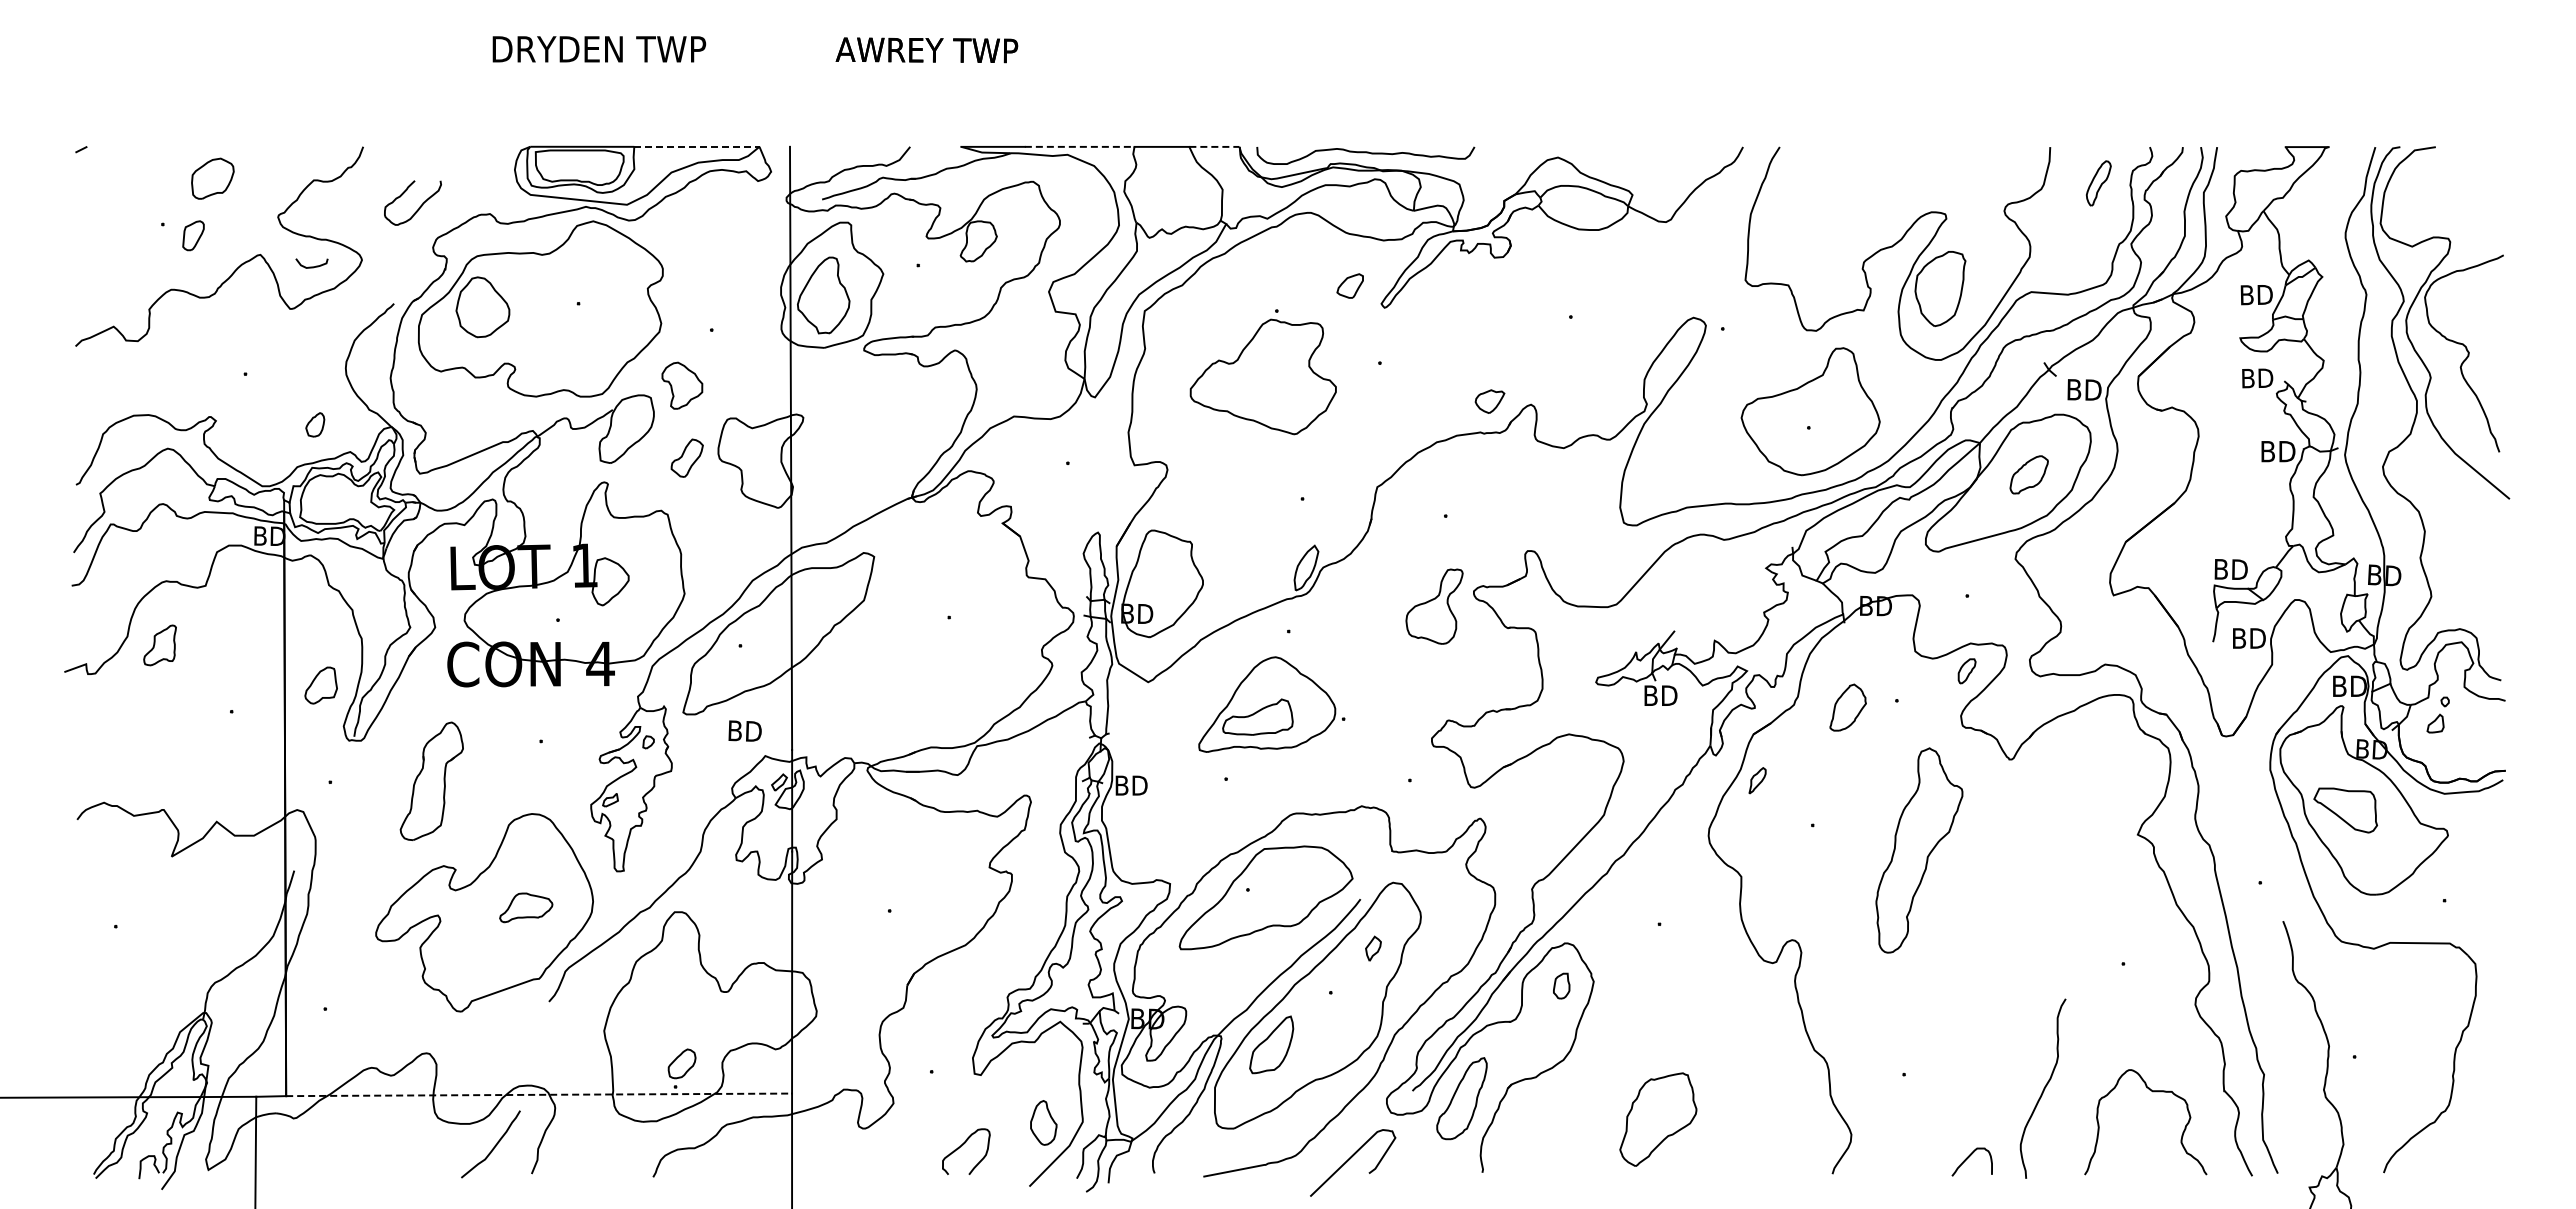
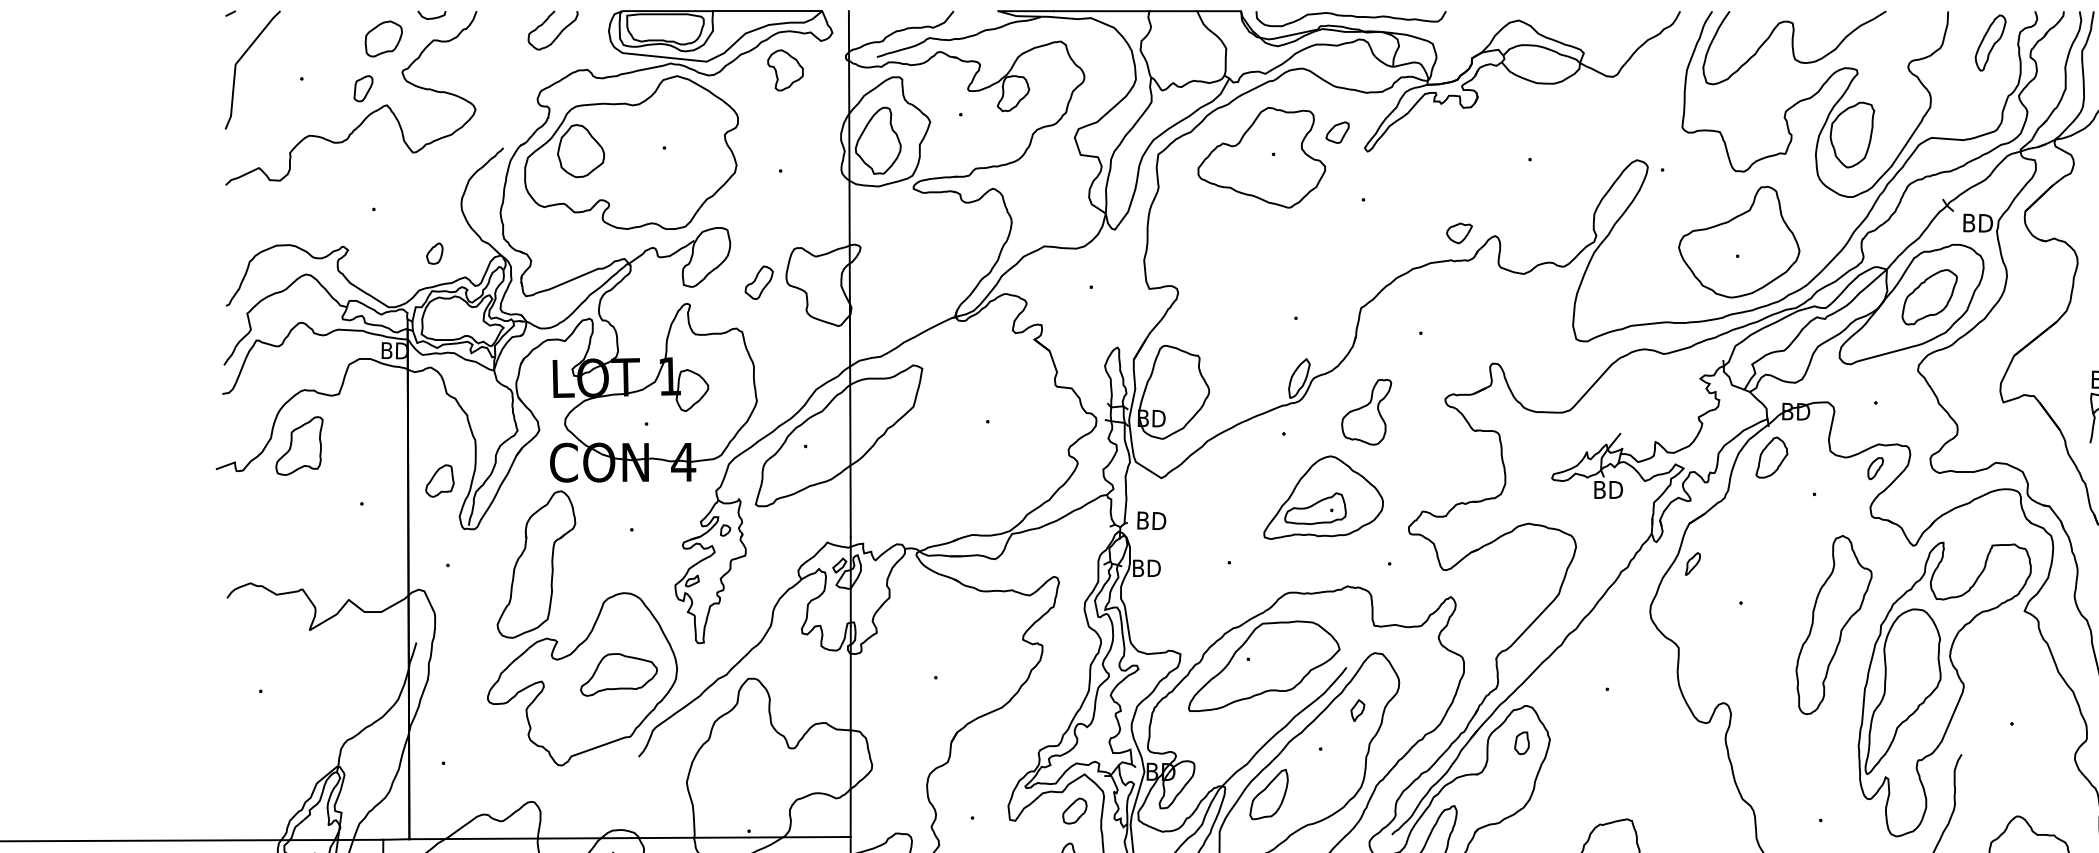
line: (696, 146) -> (767, 10), dashed -> solid
line: (1079, 146) -> (1101, 10), dashed -> solid
line: (1214, 146) -> (1219, 10), dashed -> solid
part: (212, 178) -> (383, 38), moved
part: (2098, 183) -> (1990, 43), size x1.43
curve: (1872, 188) -> (1793, 47), added
curve: (91, 204) -> (239, 61), added
curve: (419, 206) -> (558, 33), moved
part: (193, 235) -> (363, 88), moved
curve: (311, 266) -> (431, 17), moved
part: (1262, 376) -> (1261, 157), moved
part: (682, 385) -> (785, 70), moved
part: (2029, 474) -> (1930, 296), size x1.67
part: (1434, 606) -> (1366, 412), moved
part: (159, 645) -> (298, 446), size x1.67
part: (1267, 704) -> (1323, 497), moved
part: (1847, 707) -> (1771, 457), moved
text: (744, 730) -> (1151, 520), moved
part: (431, 781) -> (536, 564), size x1.43
part: (525, 907) -> (618, 674), size x1.67
part: (2045, 924) -> (1944, 689), added
part: (681, 1063) -> (1074, 810), moved
line: (539, 1094) -> (630, 837), dashed -> solid

